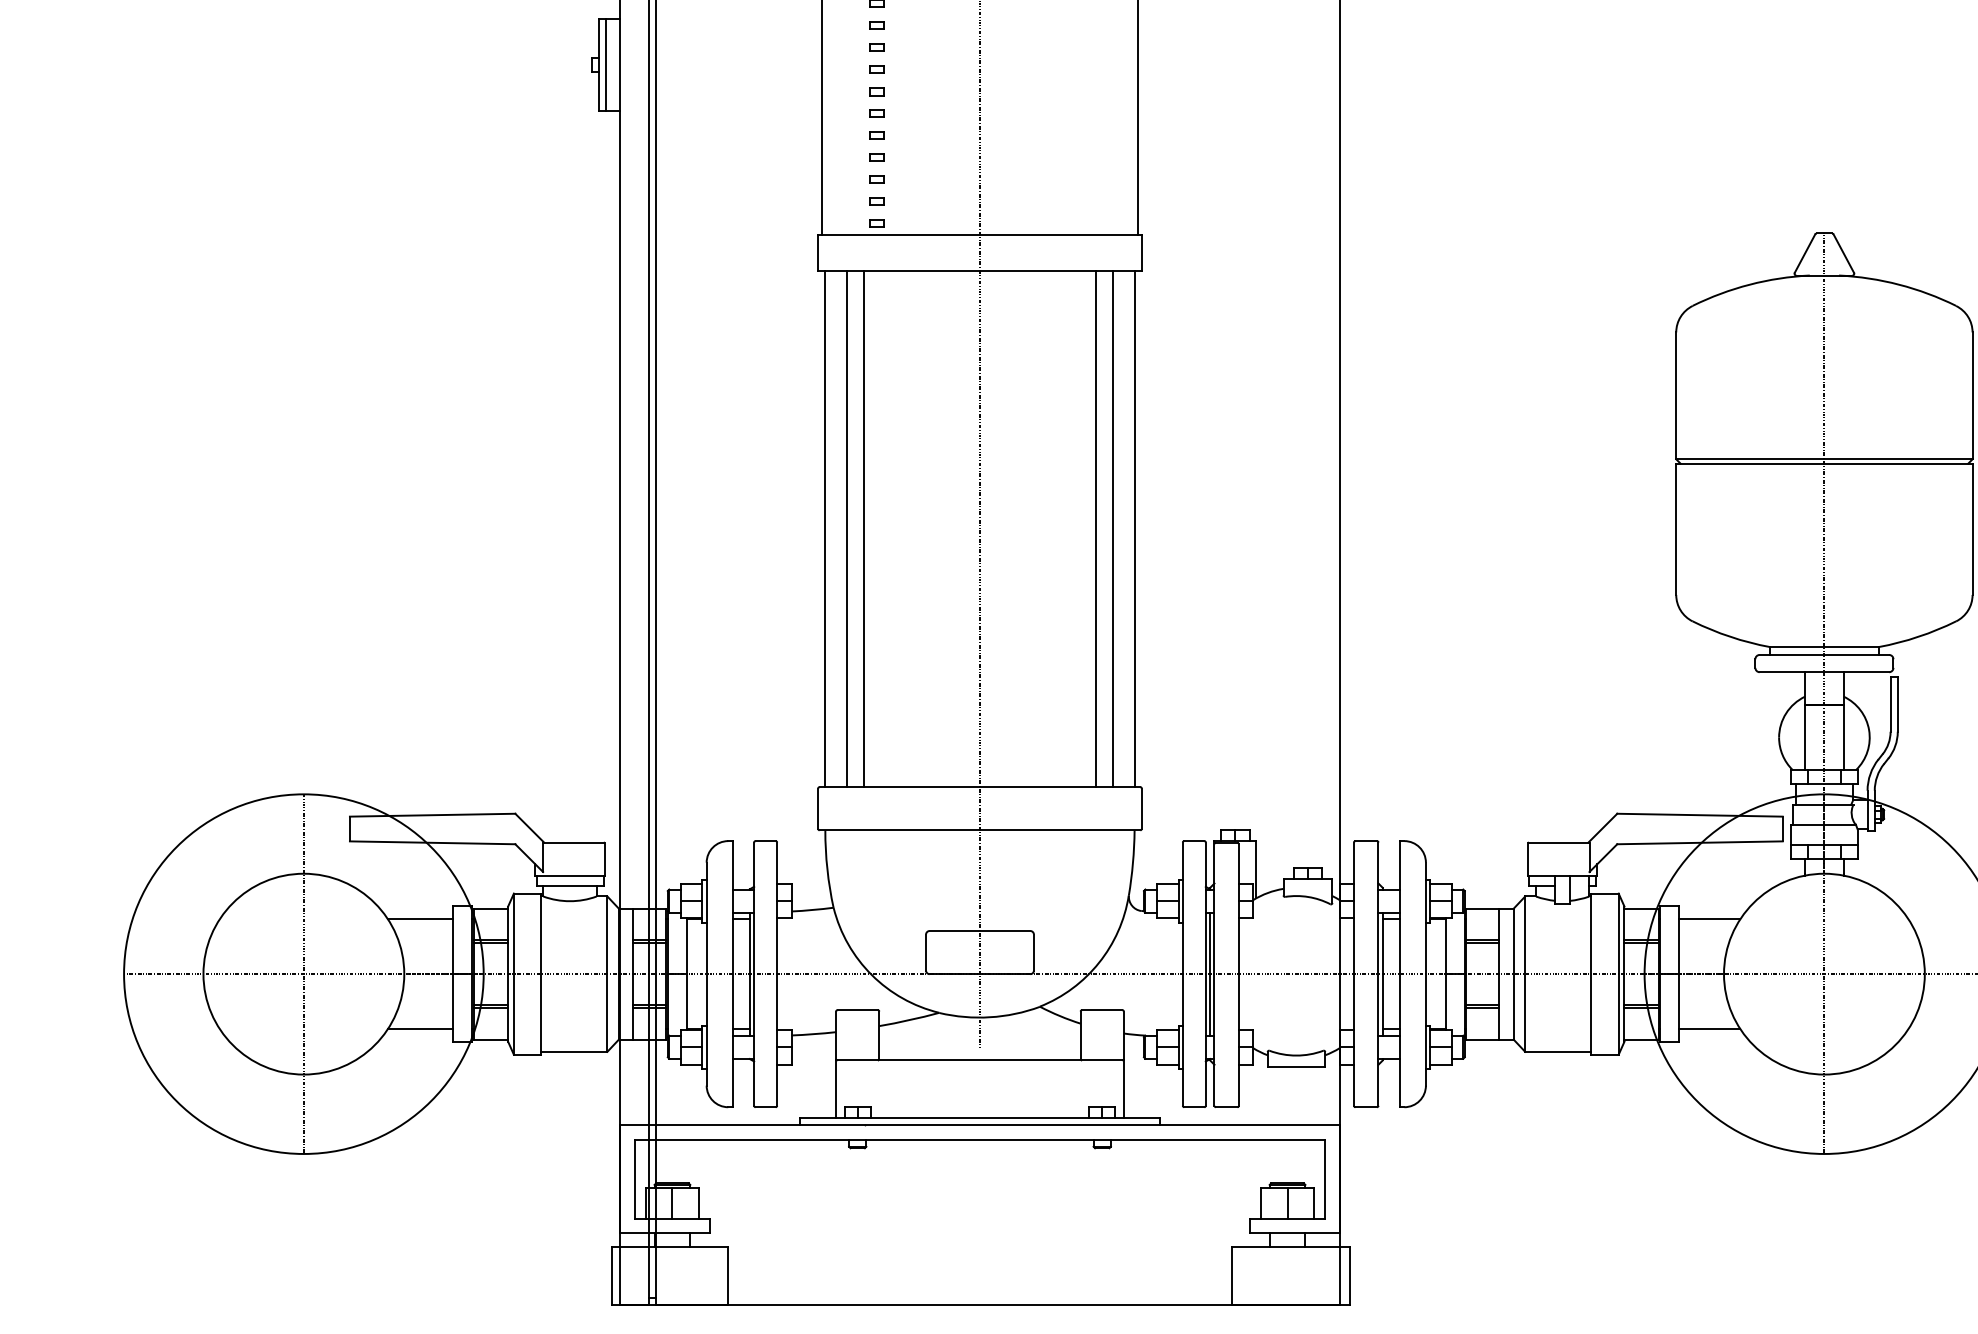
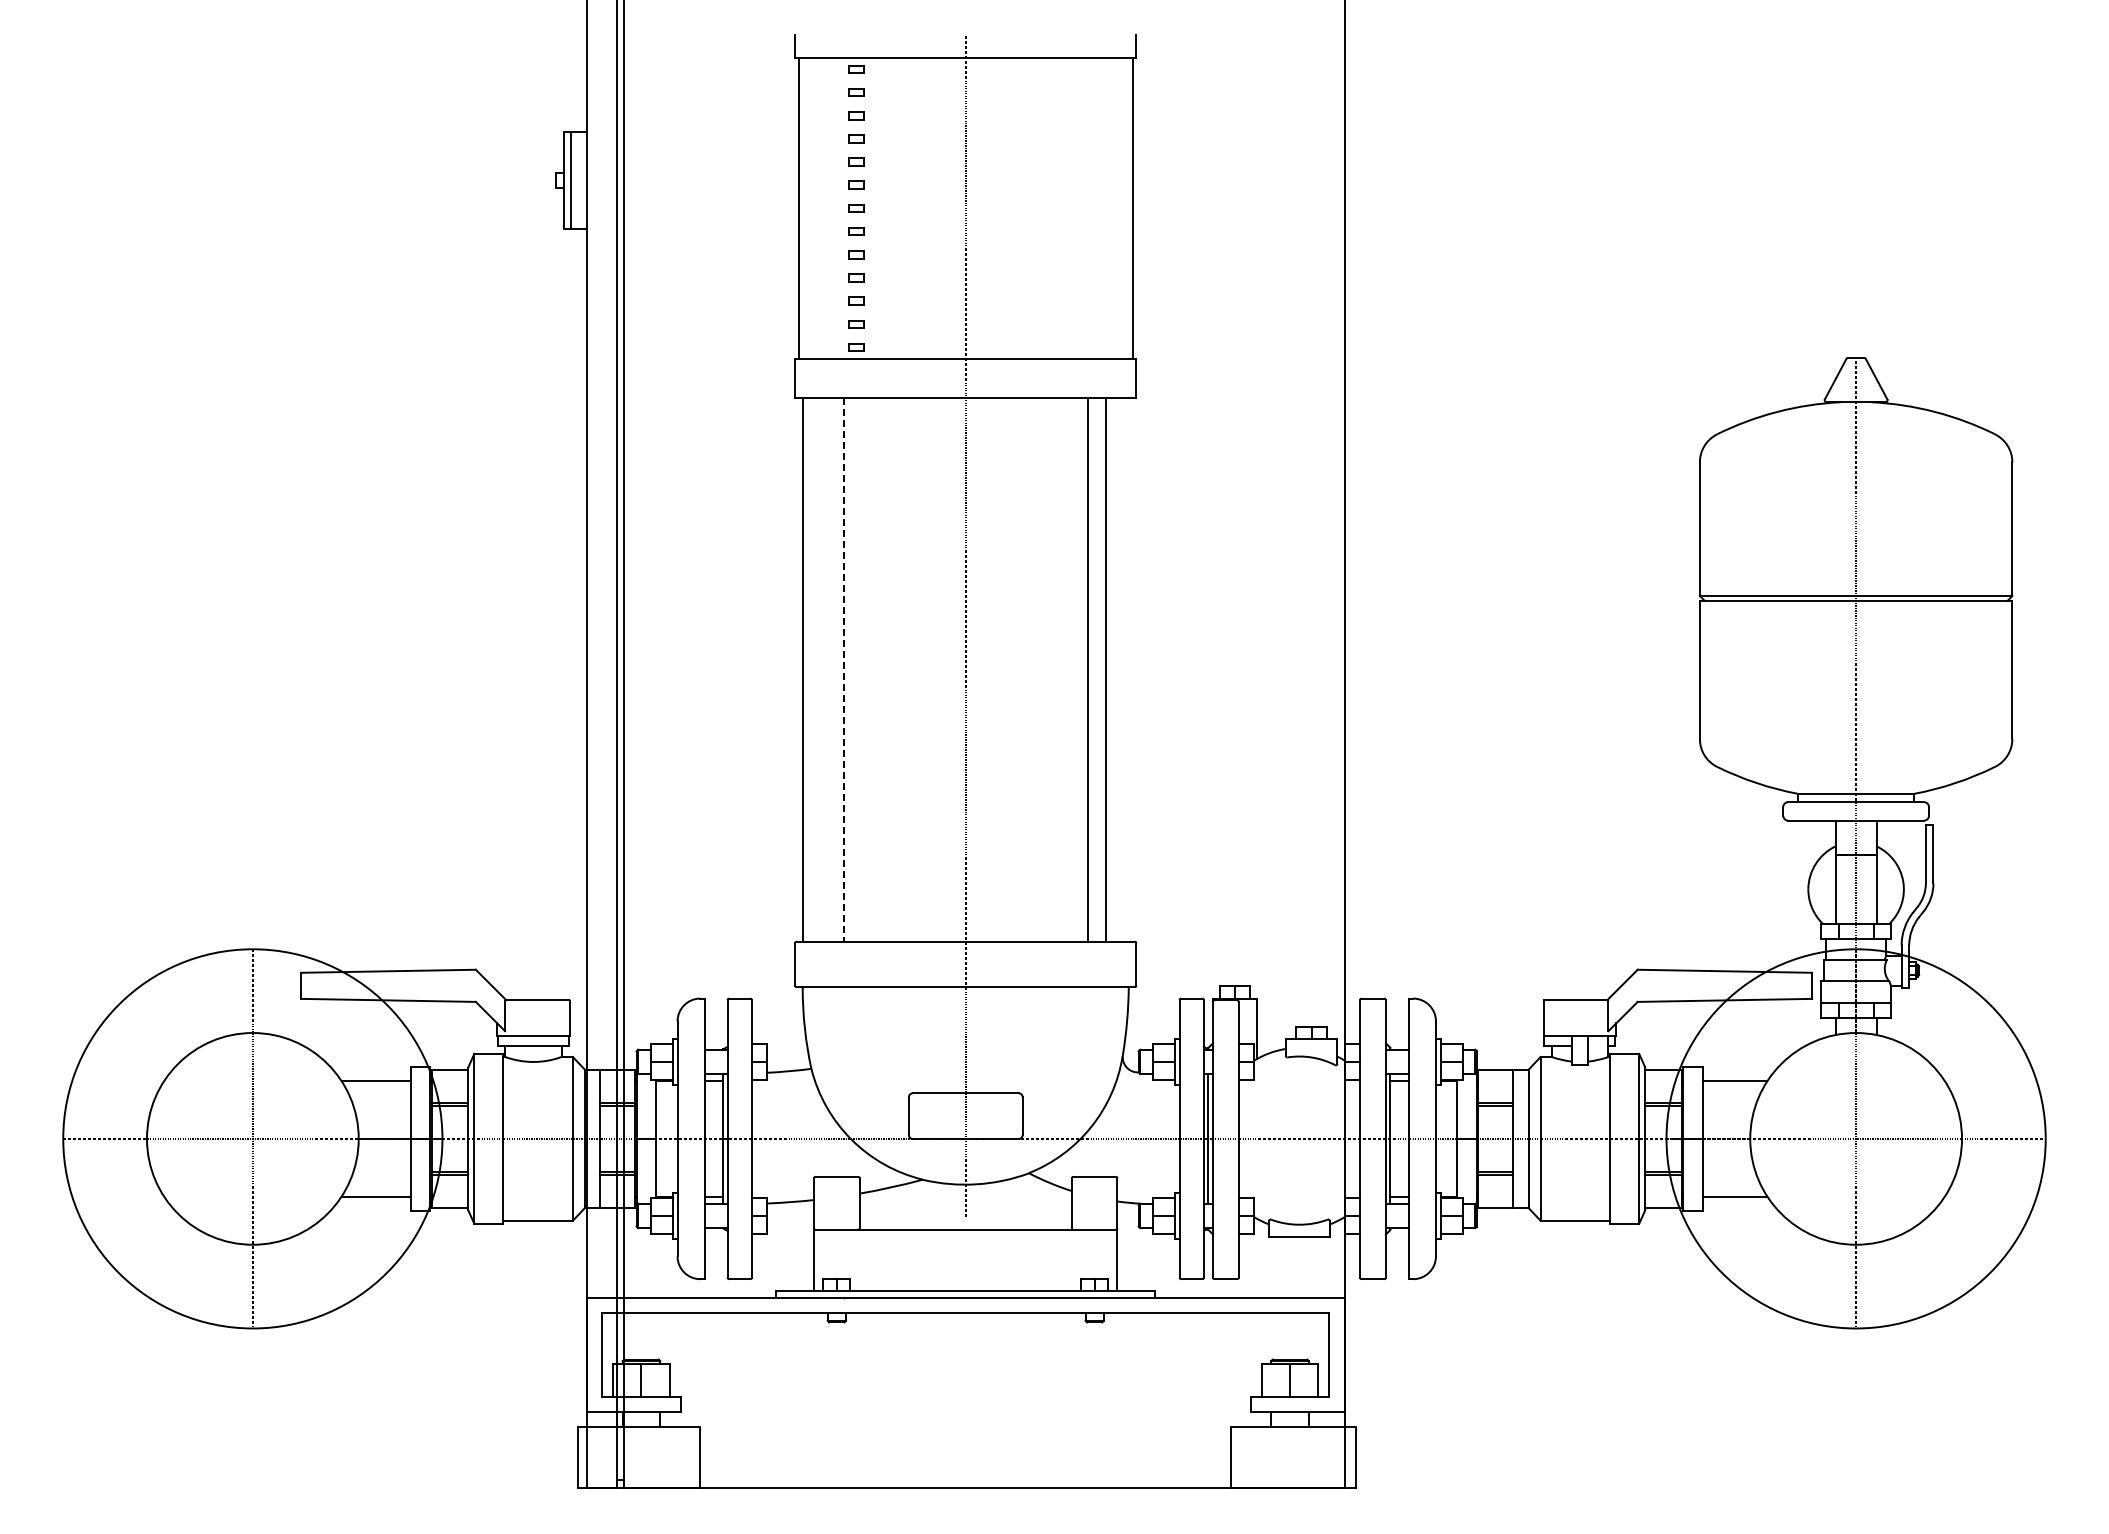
line: (846, 528) -> (825, 669), removed
line: (864, 528) -> (843, 669), solid -> dashed
line: (1134, 528) -> (1128, 669), removed

